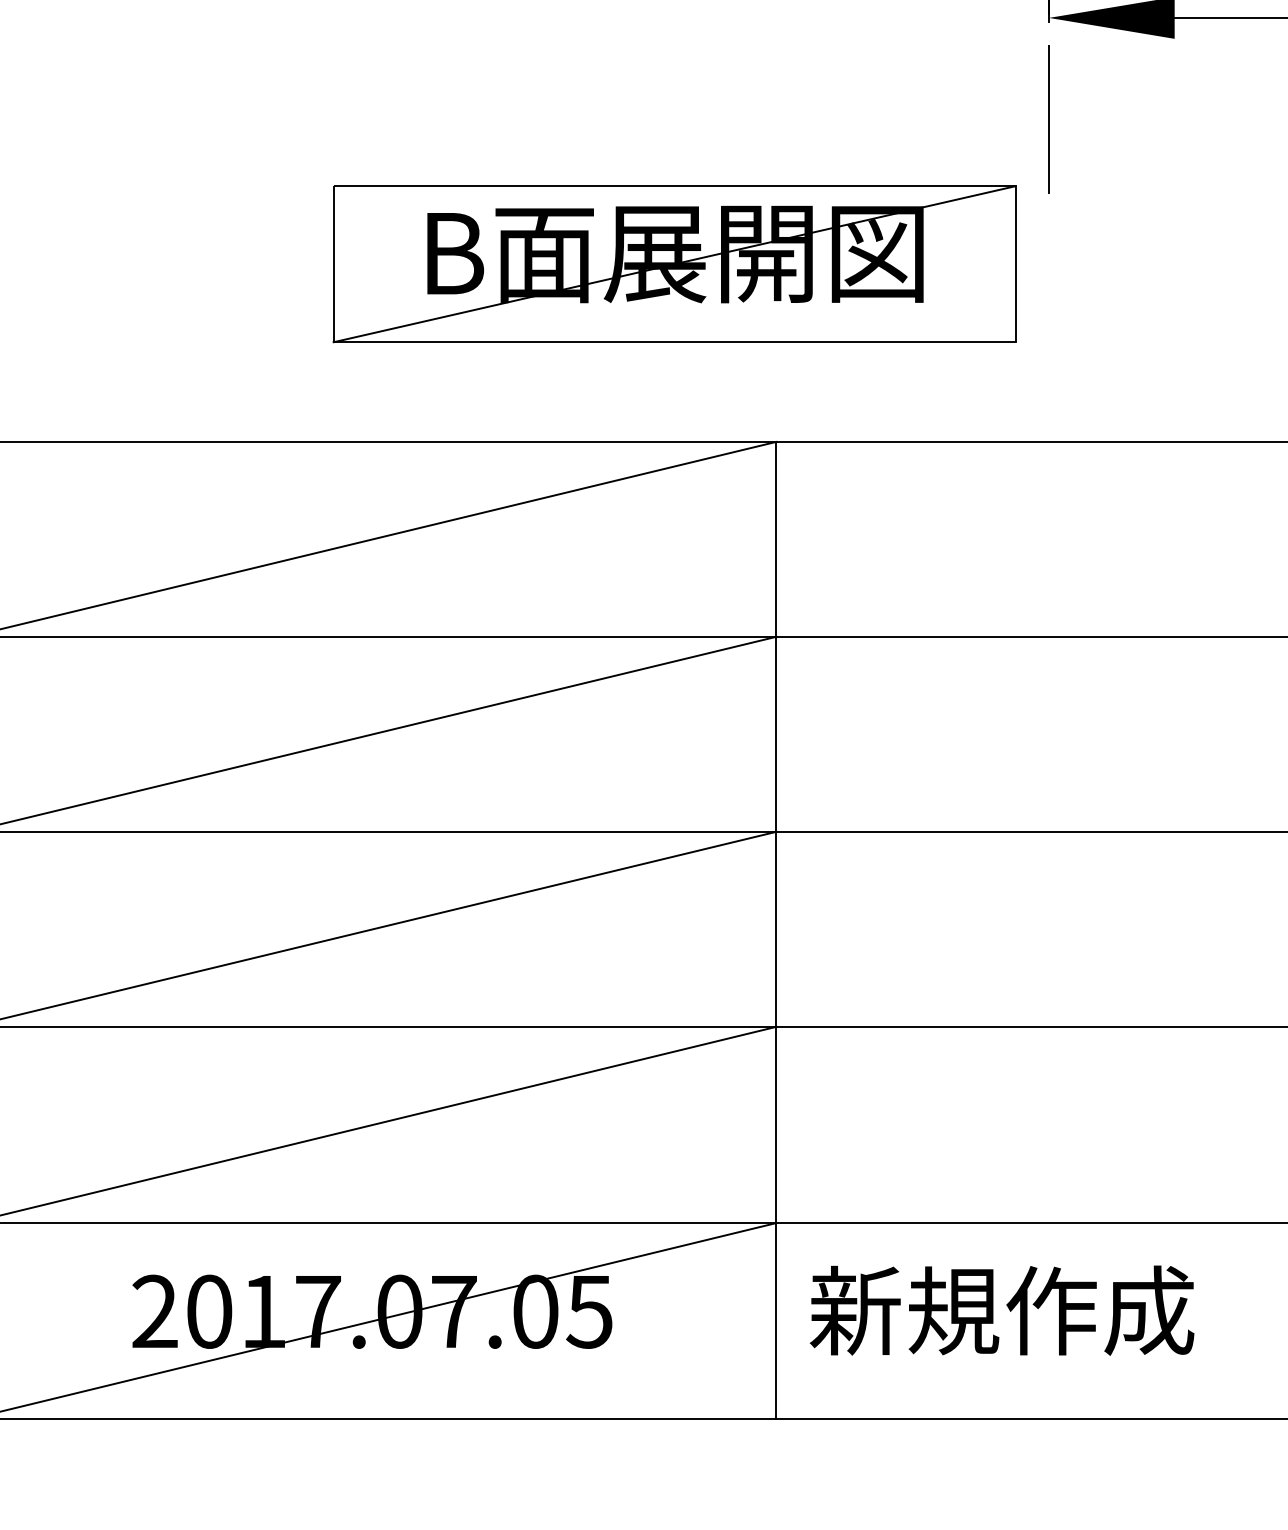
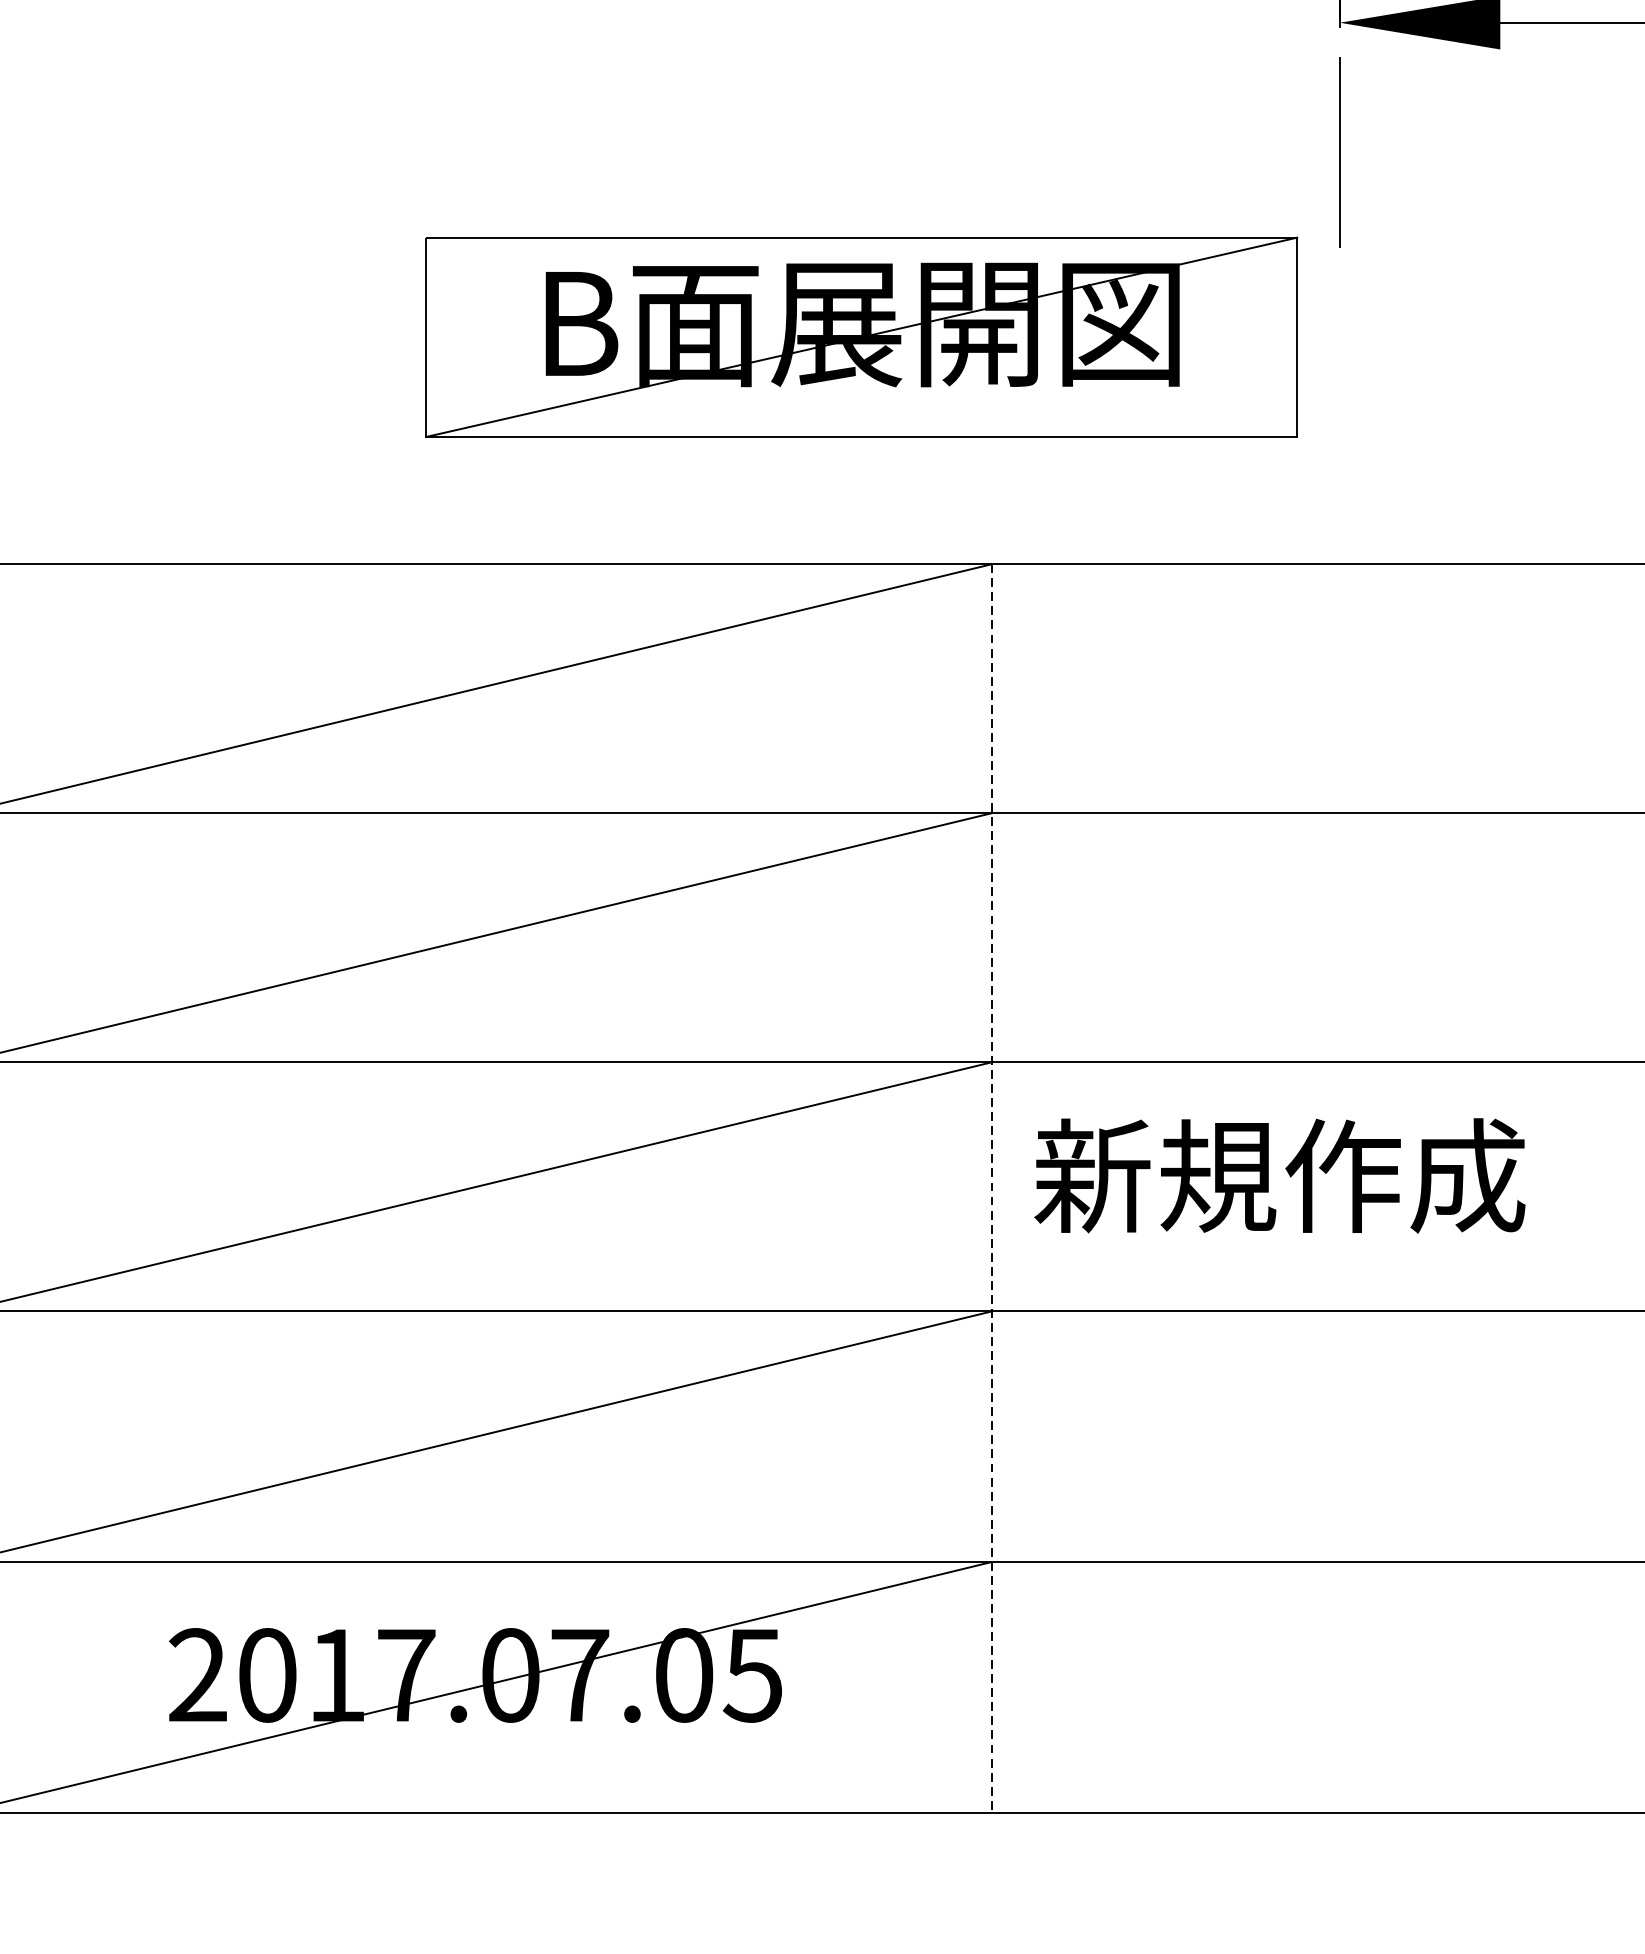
line: (776, 930) -> (991, 1188), solid -> dashed
text: (1001, 1310) -> (1279, 1175), moved

